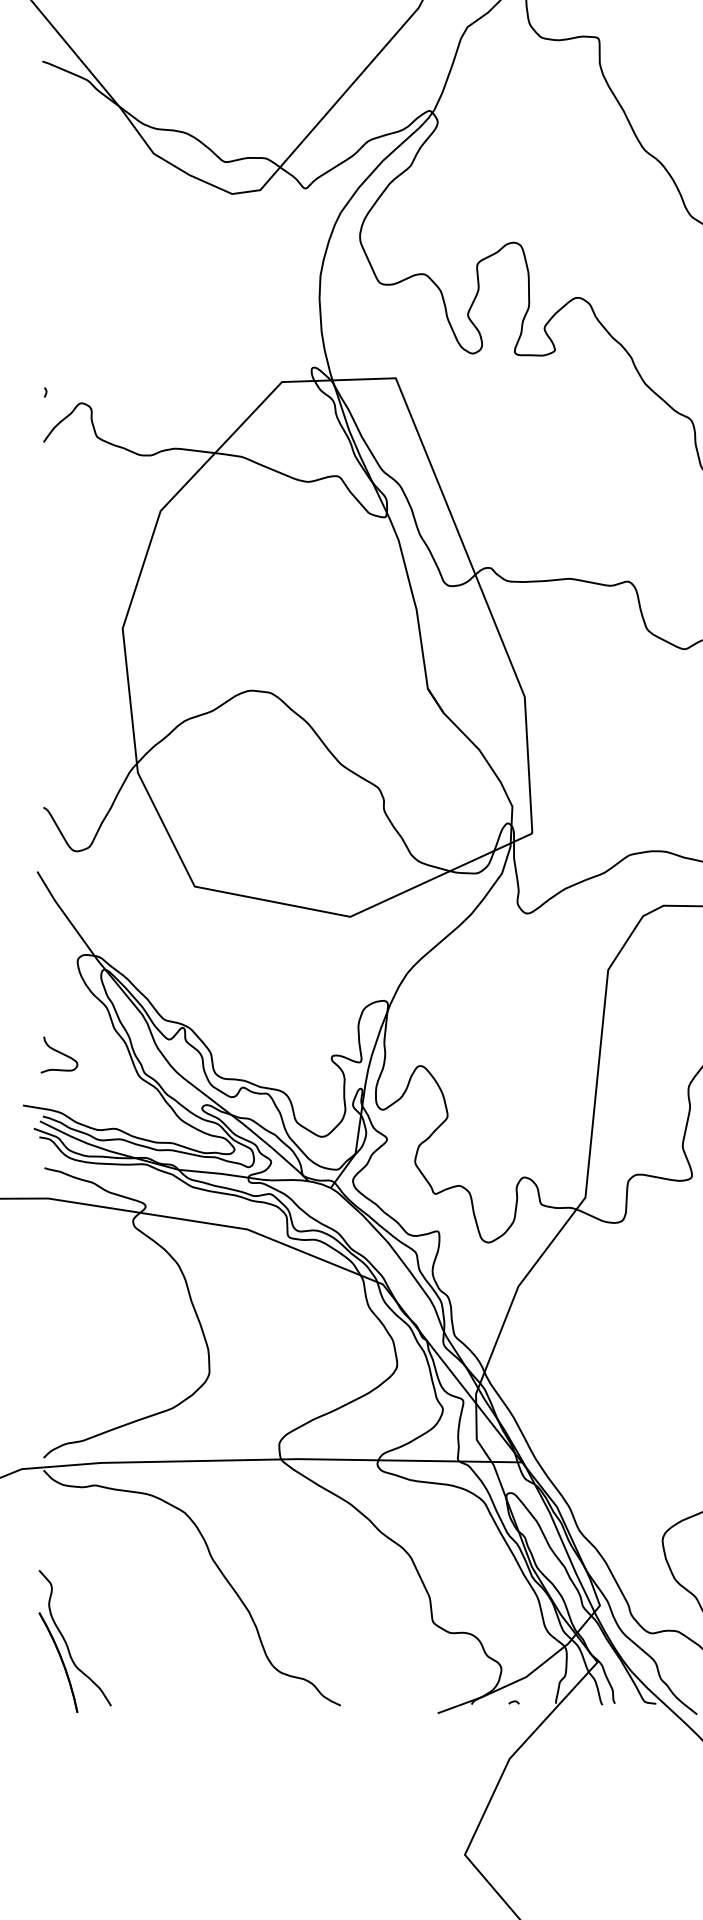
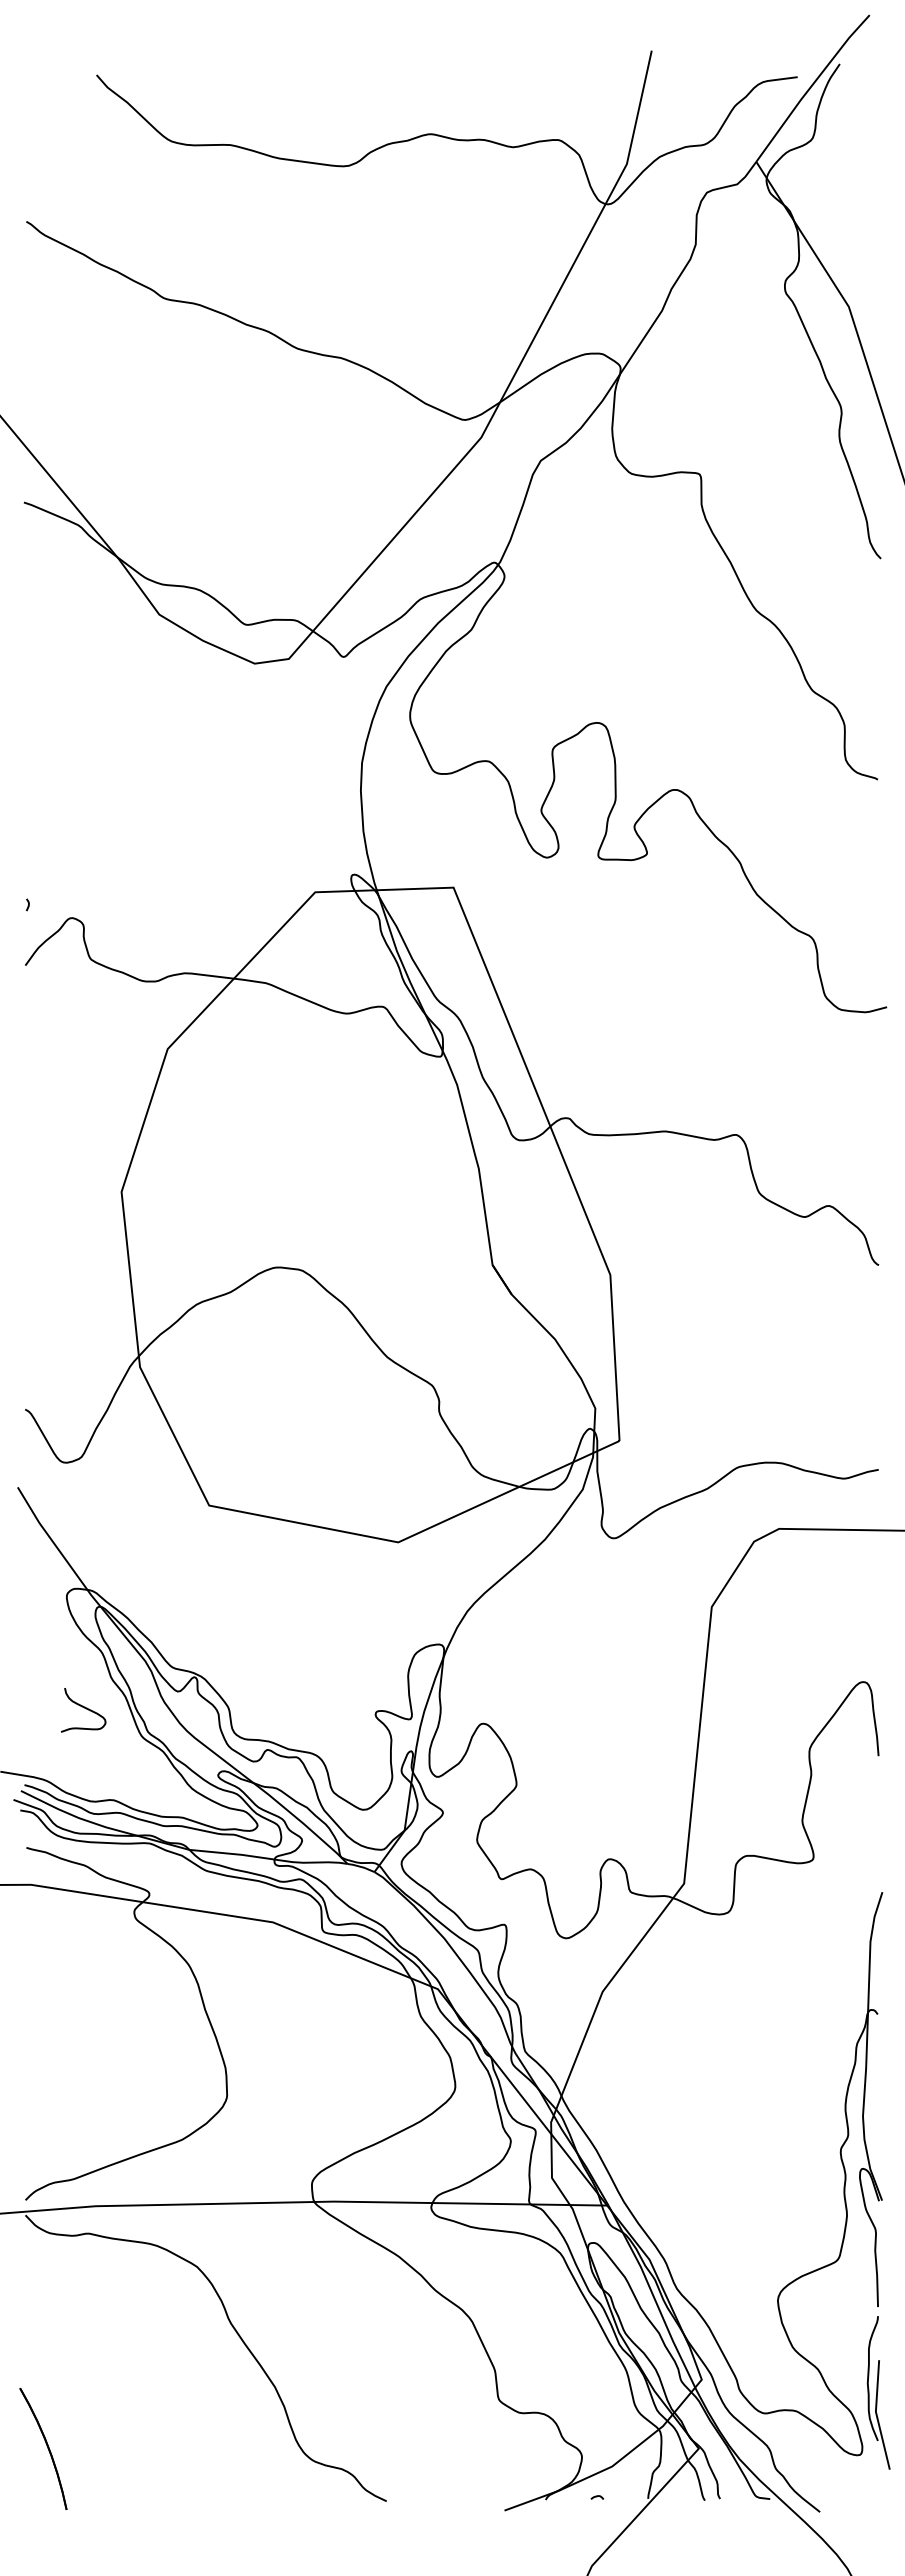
curve: (60, 1053) -> (84, 1708), moved
curve: (66, 1642) -> (53, 2424), removed

